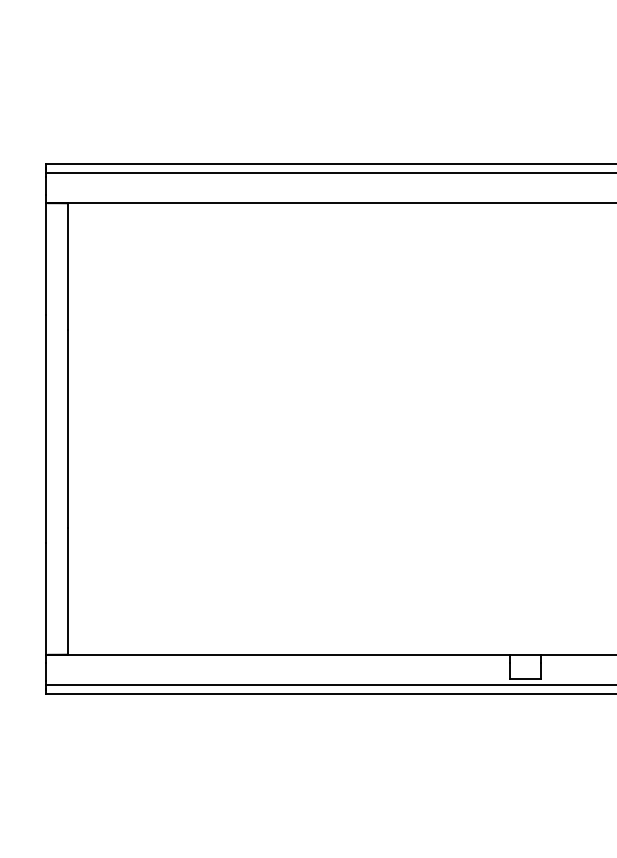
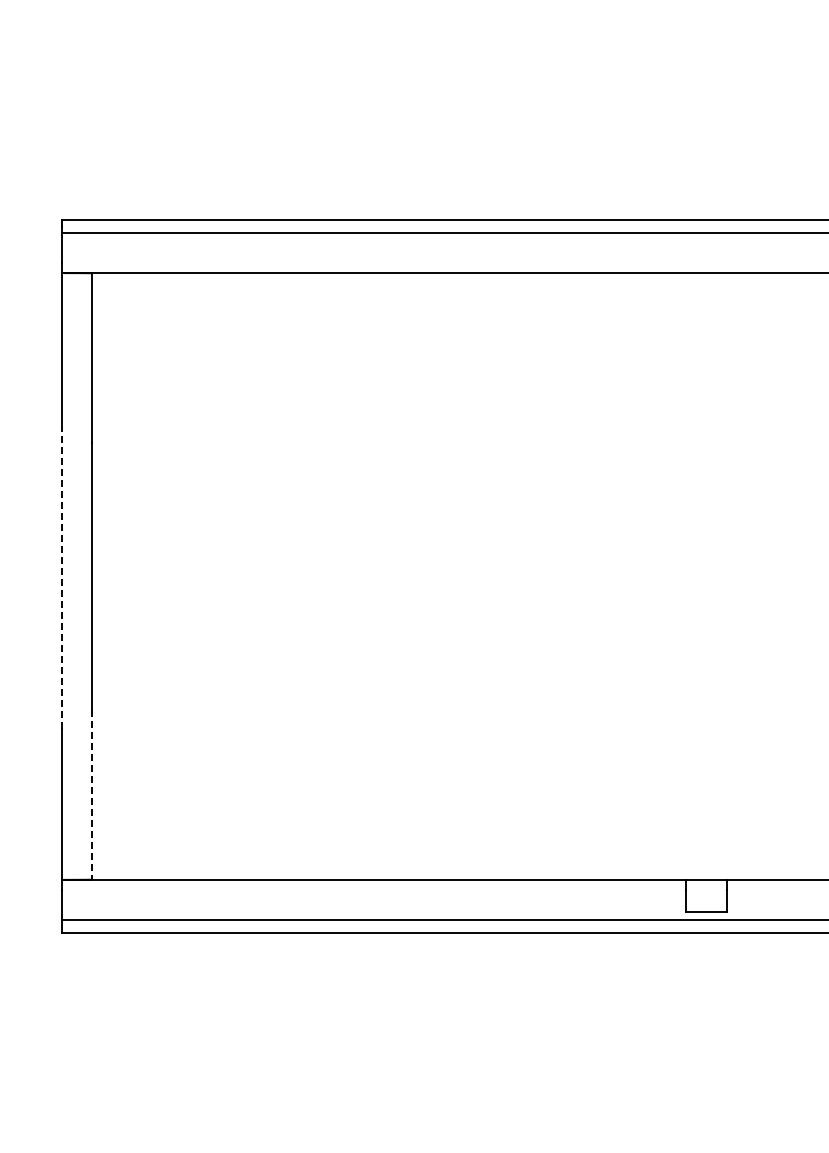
line: (45, 429) -> (61, 576), solid -> dashed
line: (68, 591) -> (91, 794), solid -> dashed

